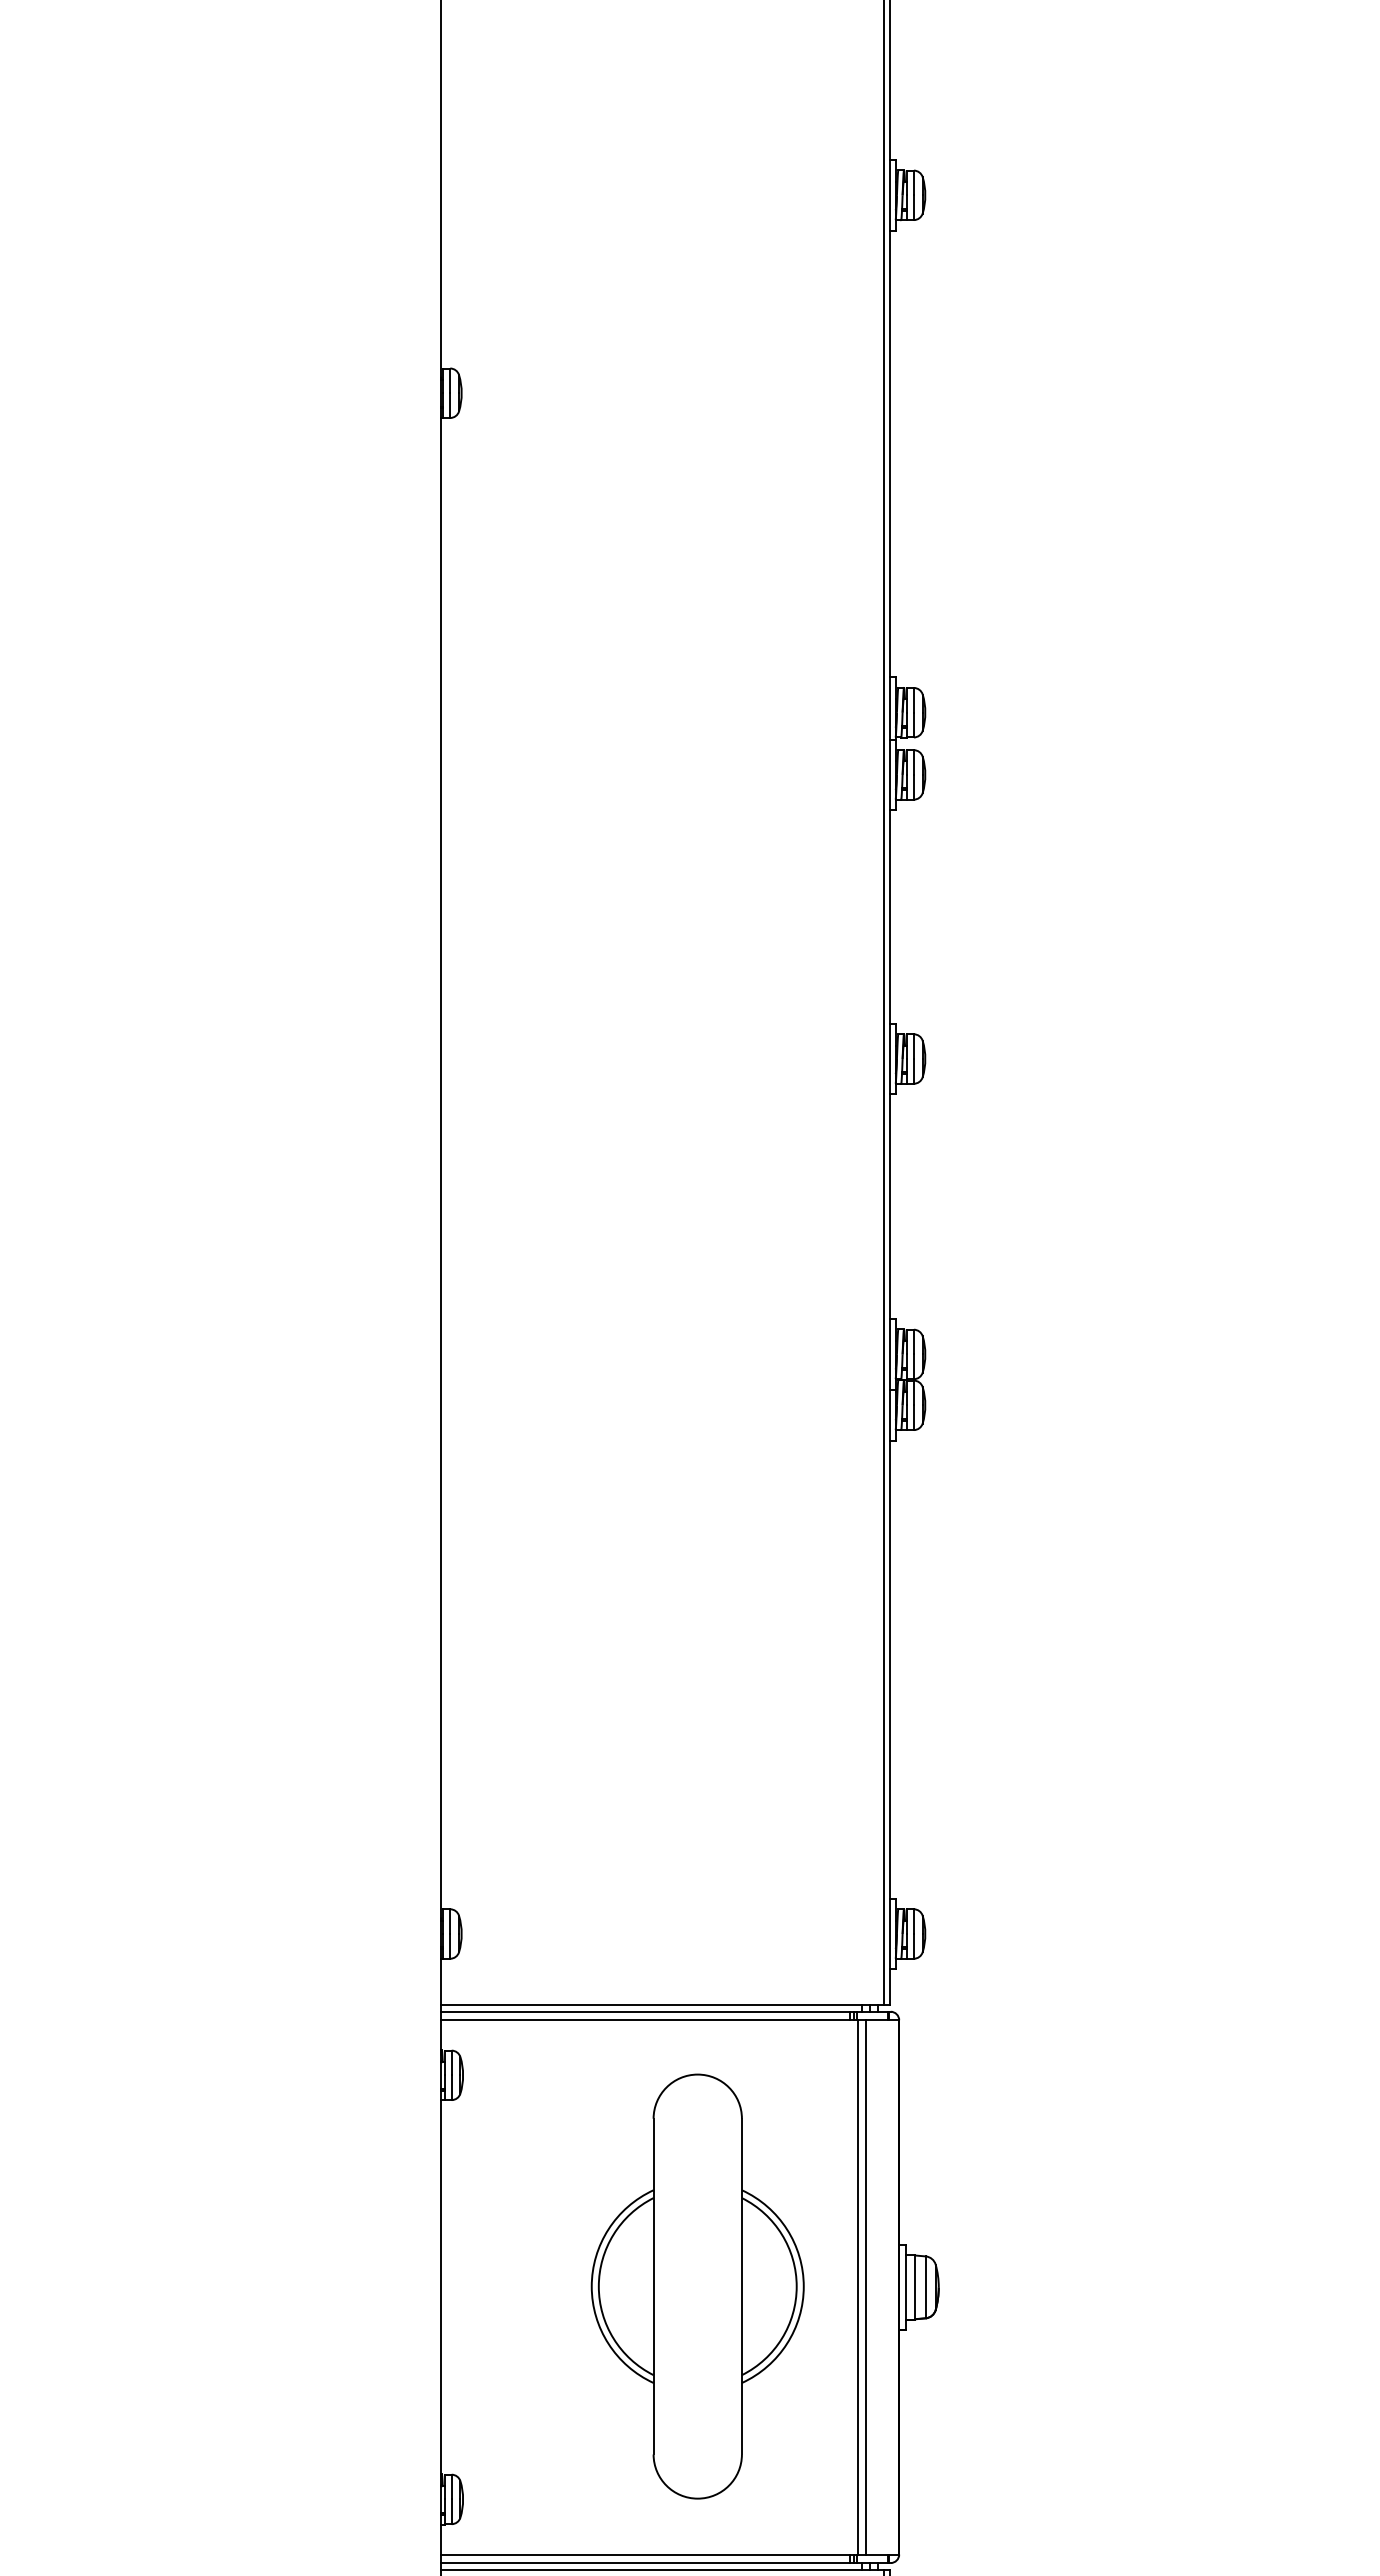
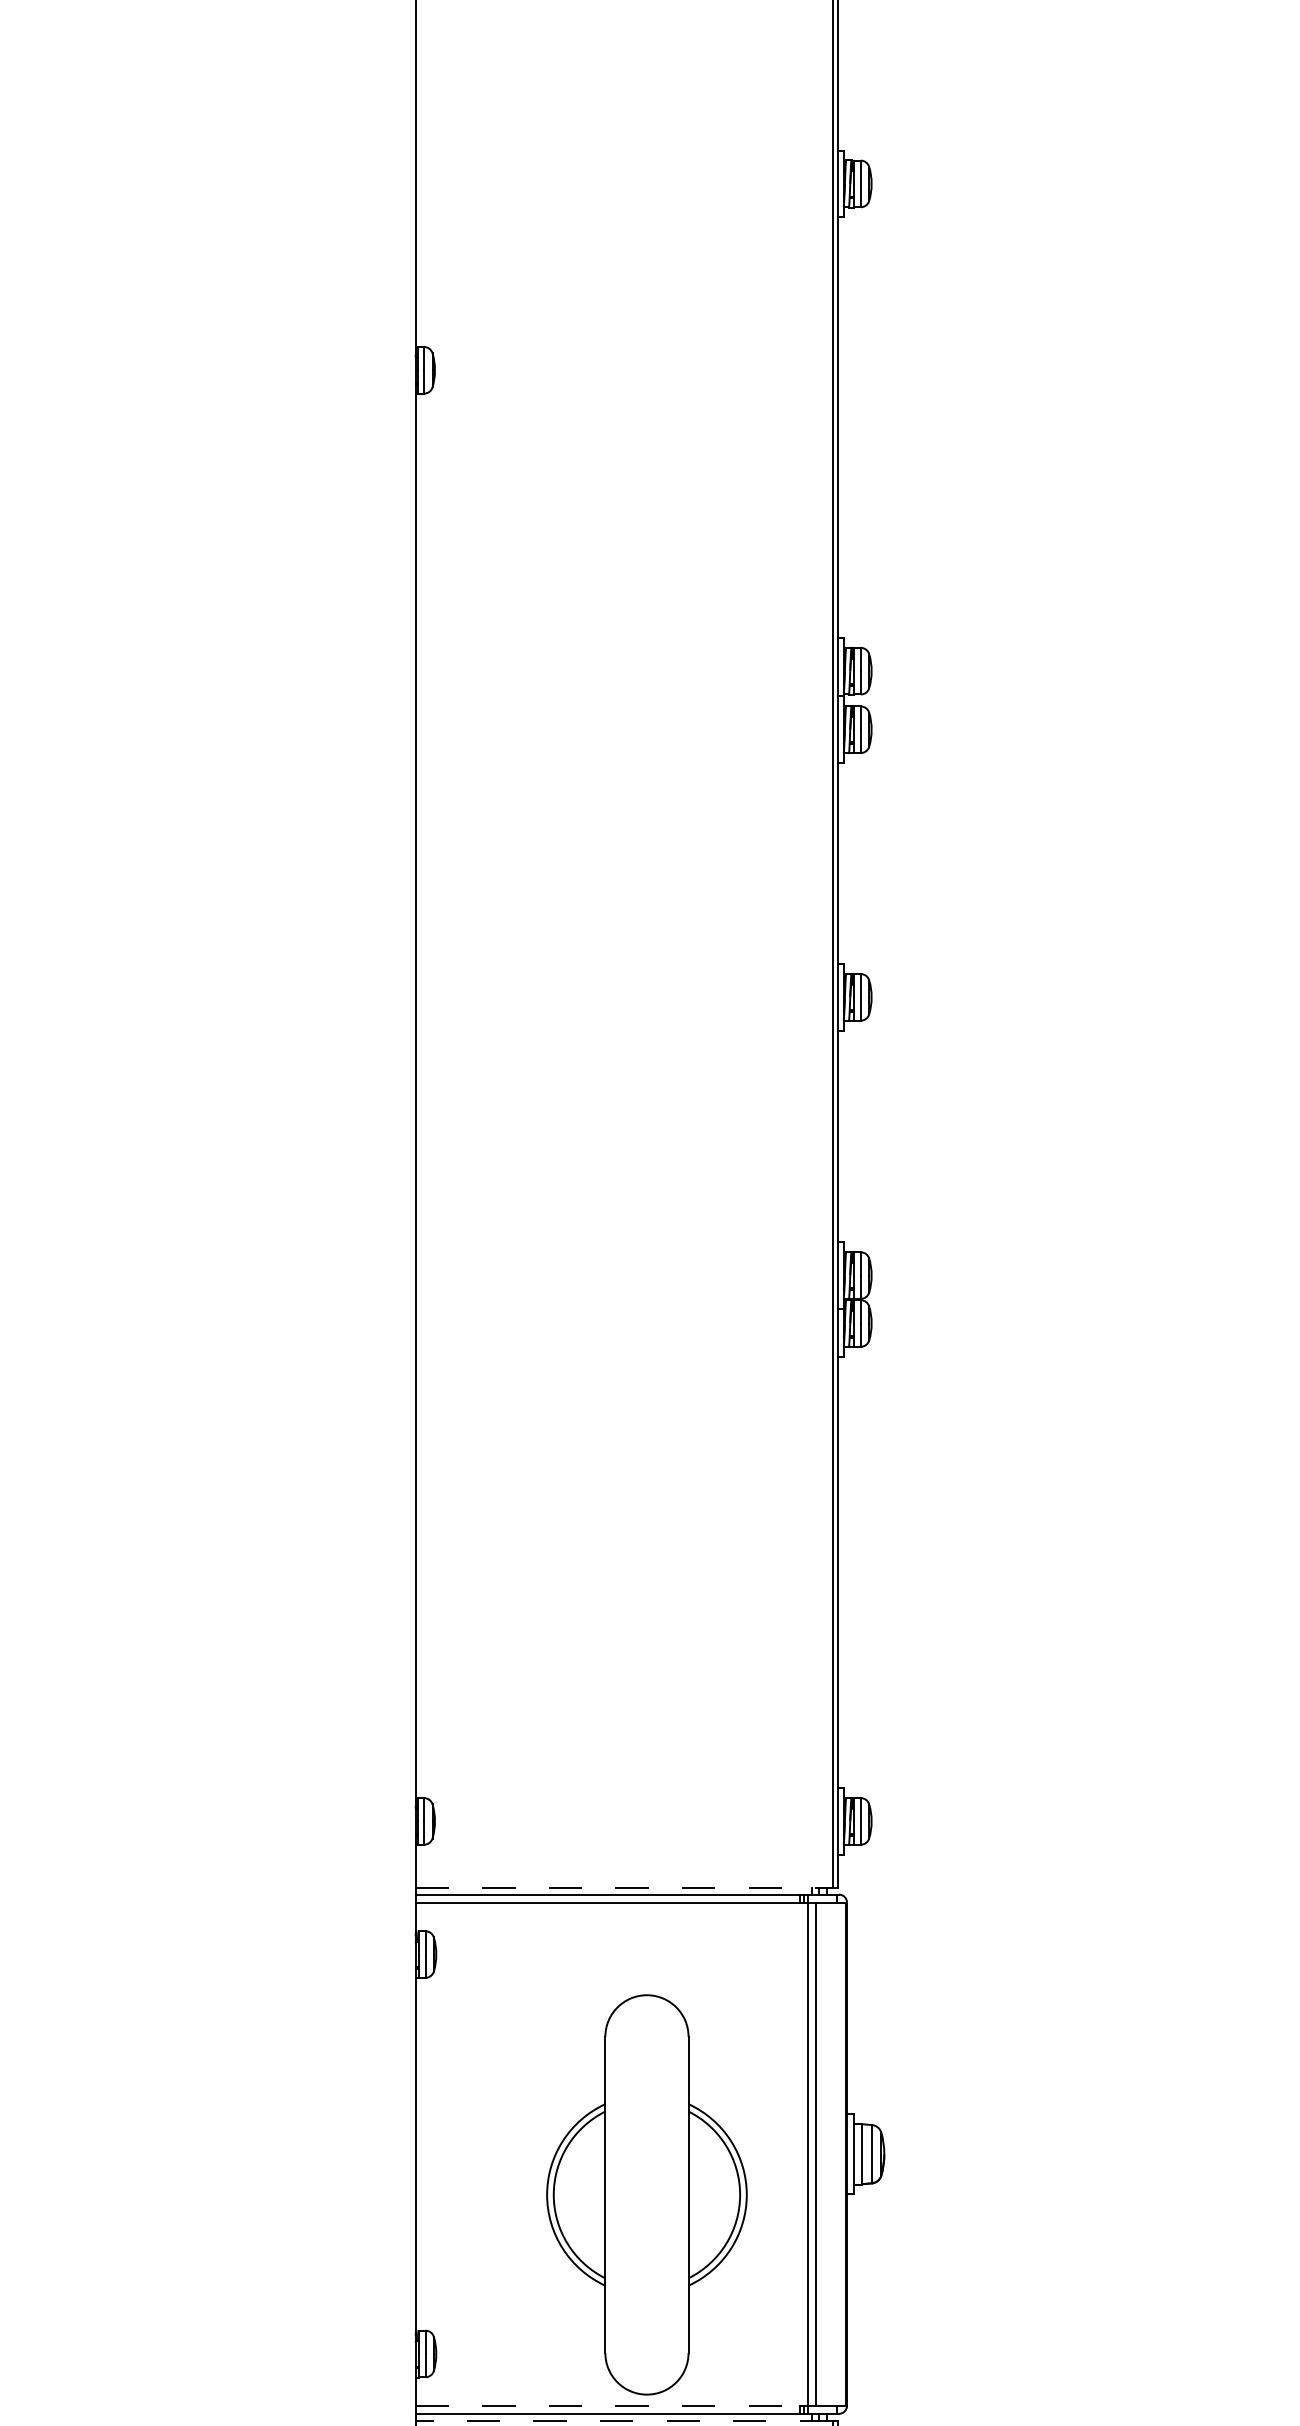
line: (662, 2004) -> (624, 1887), solid -> dashed
part: (697, 2286) -> (646, 2194), moved
line: (645, 2554) -> (608, 2405), solid -> dashed
line: (662, 2570) -> (624, 2420), solid -> dashed

